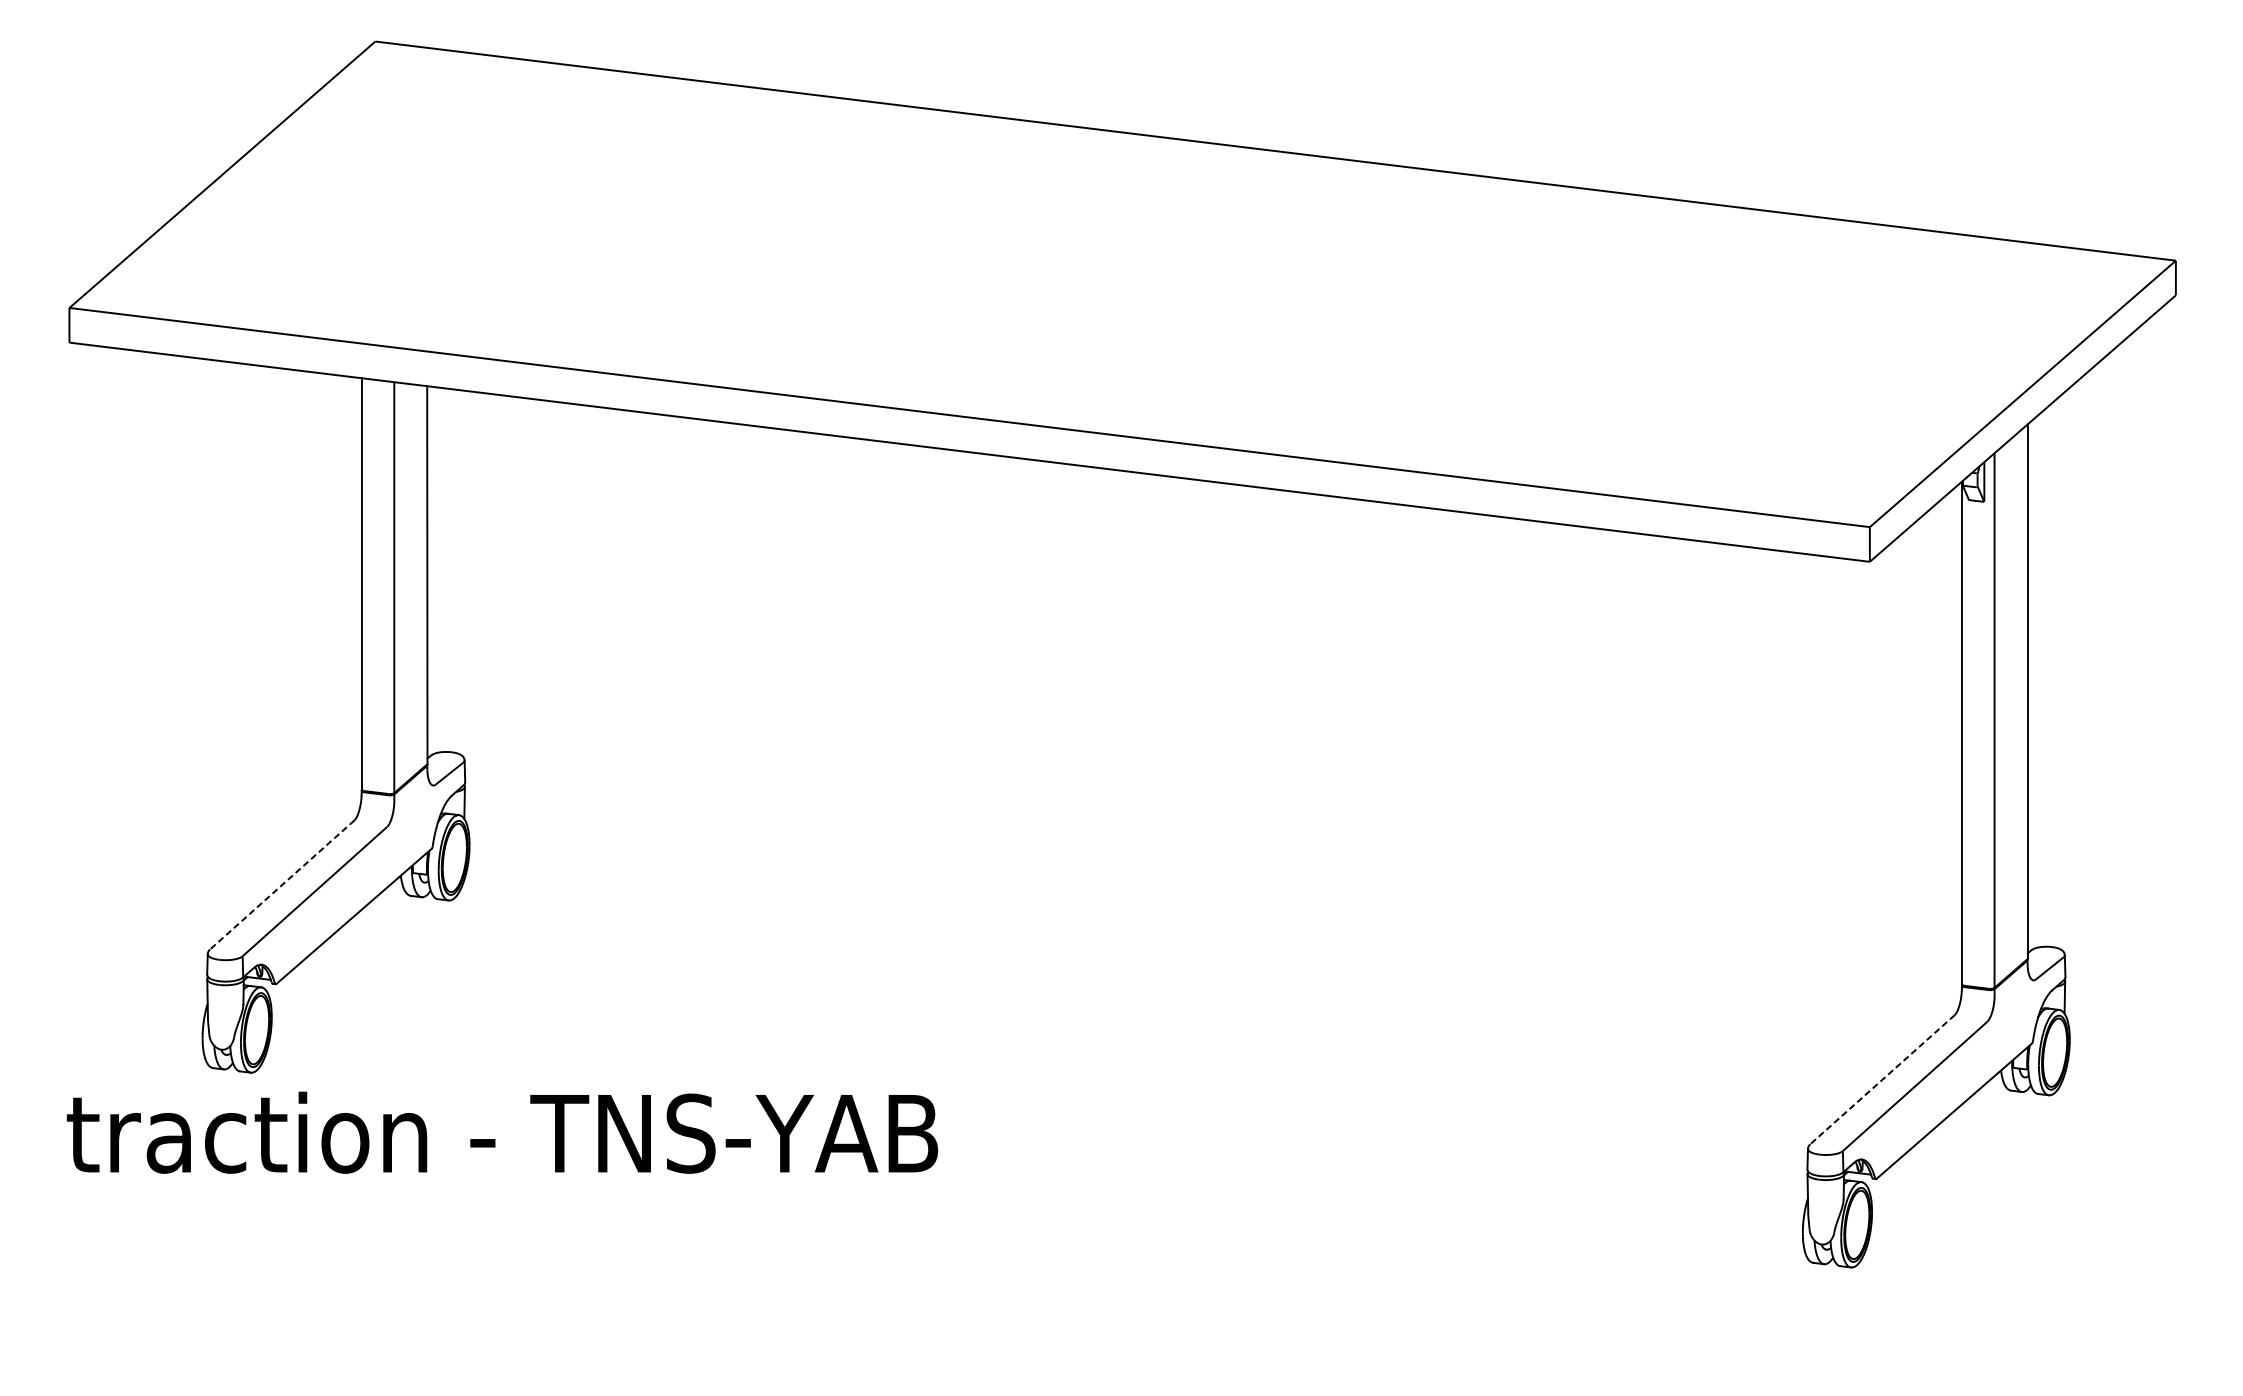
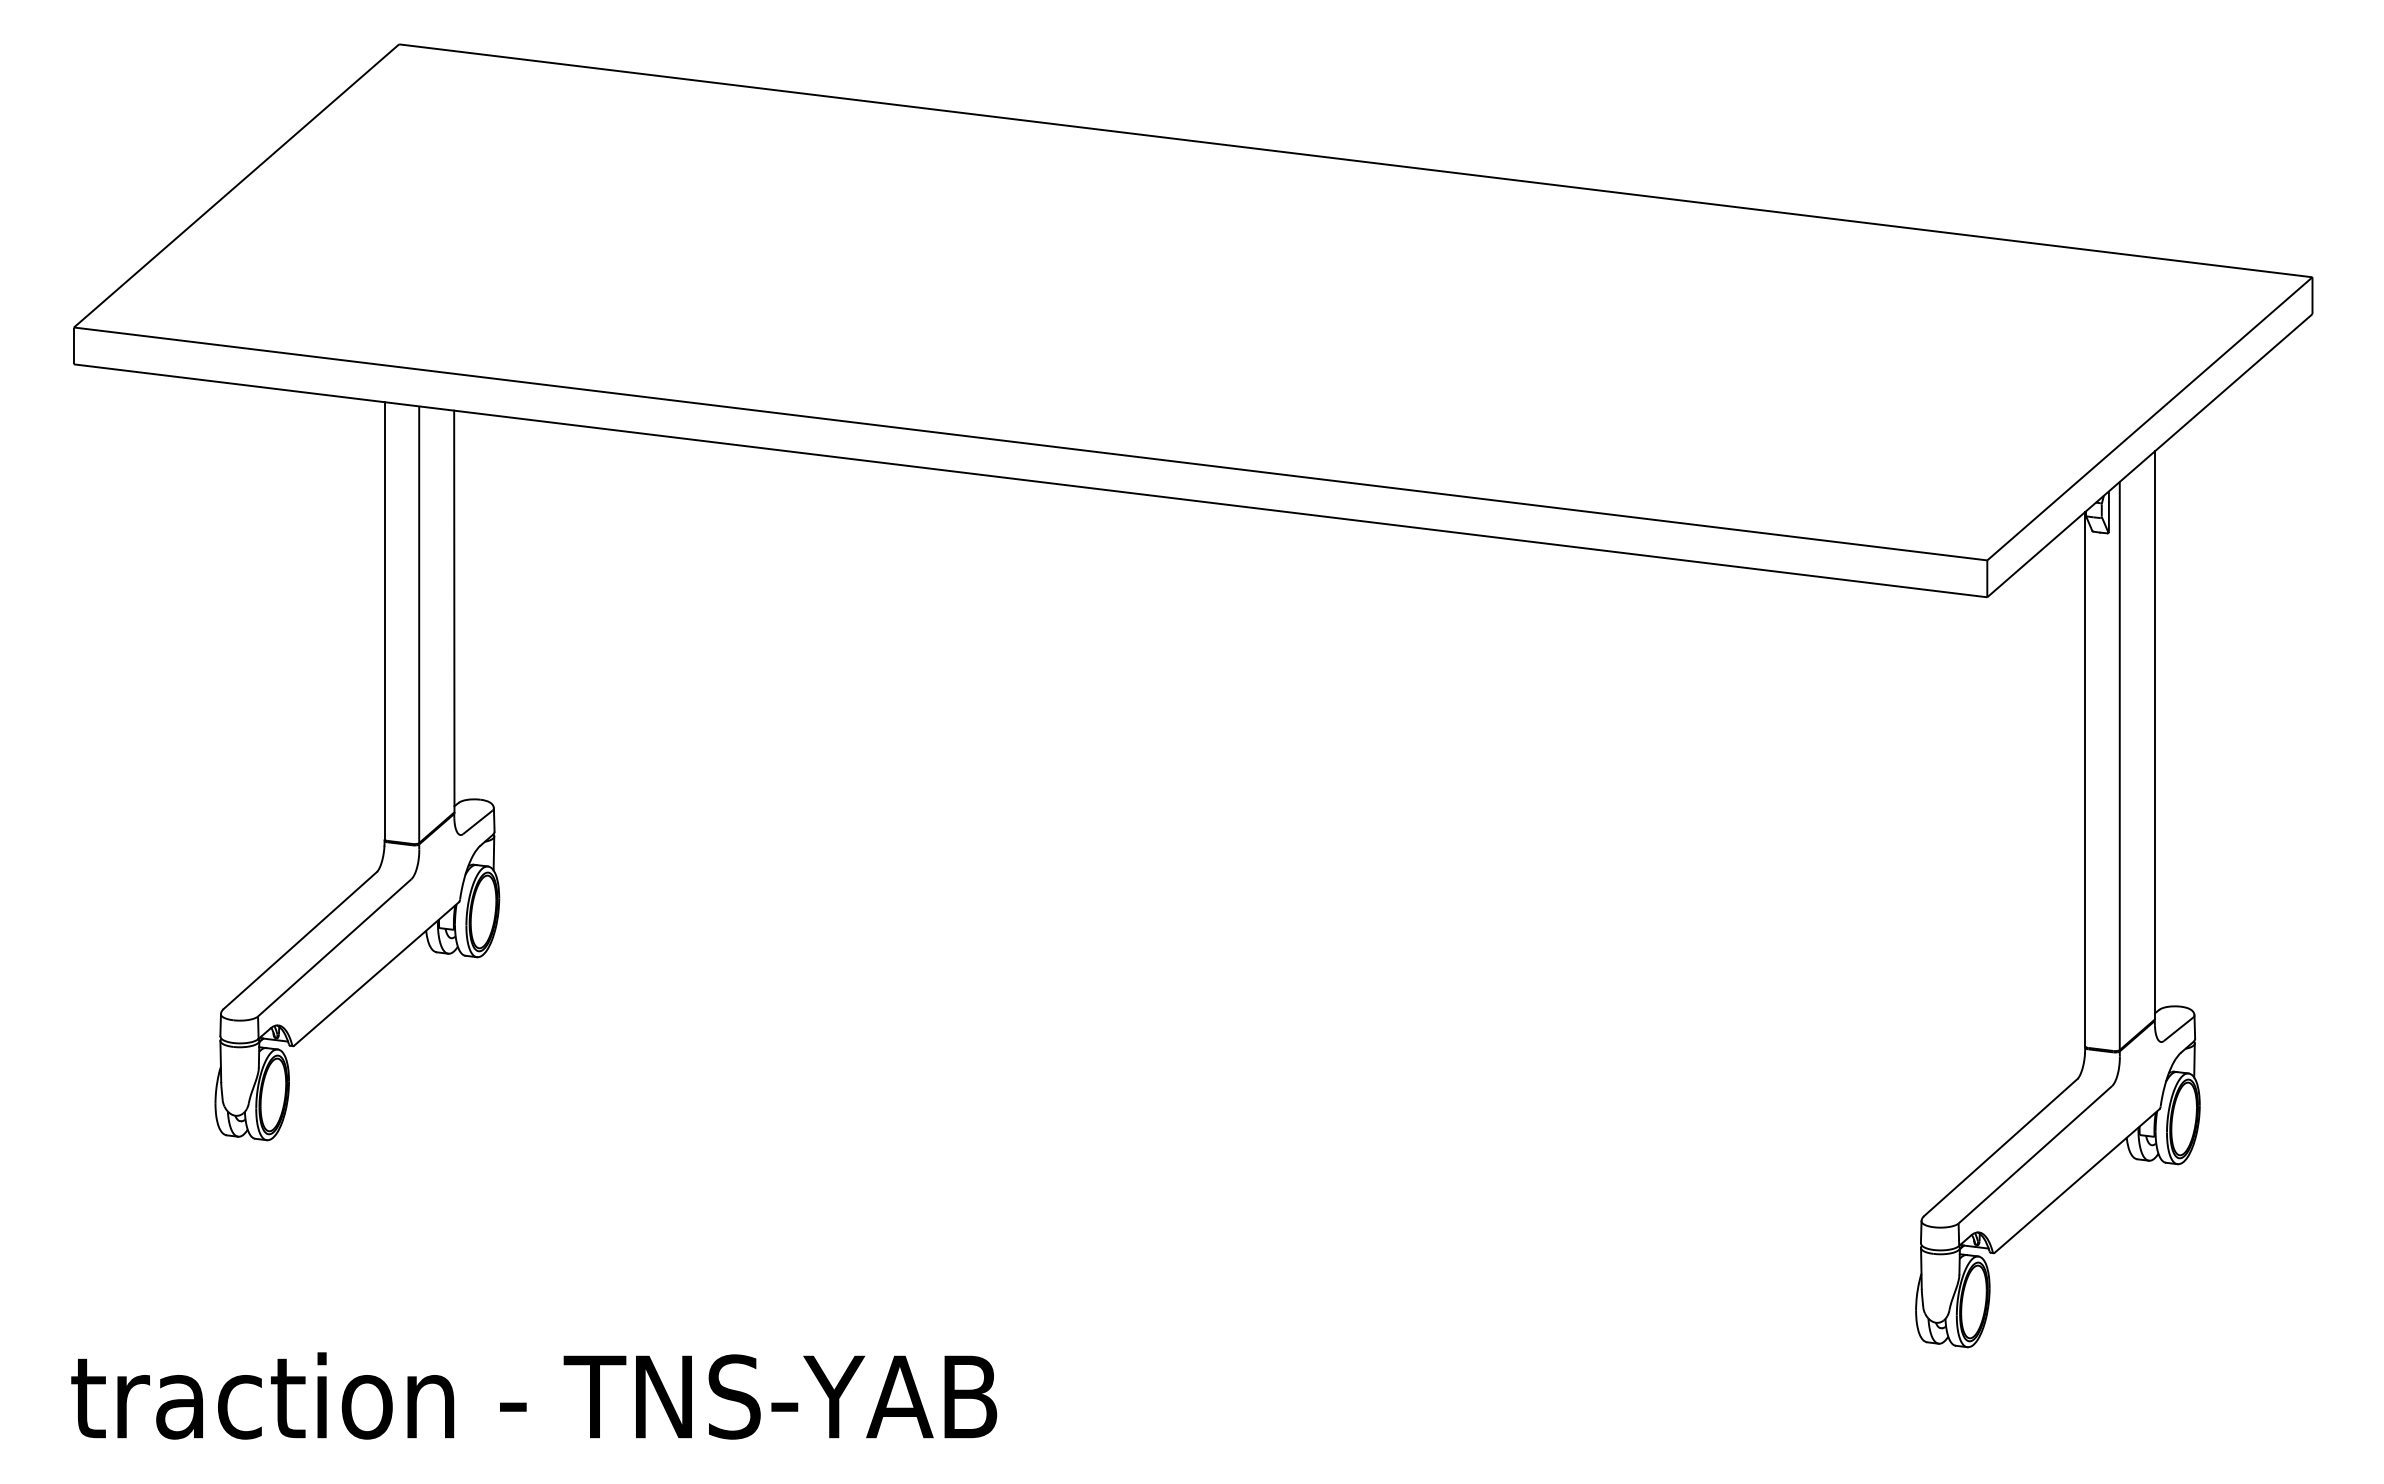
line: (282, 884) -> (300, 940), dashed -> solid
line: (1882, 1079) -> (2000, 1147), dashed -> solid
text: (502, 1132) -> (534, 1395), moved

